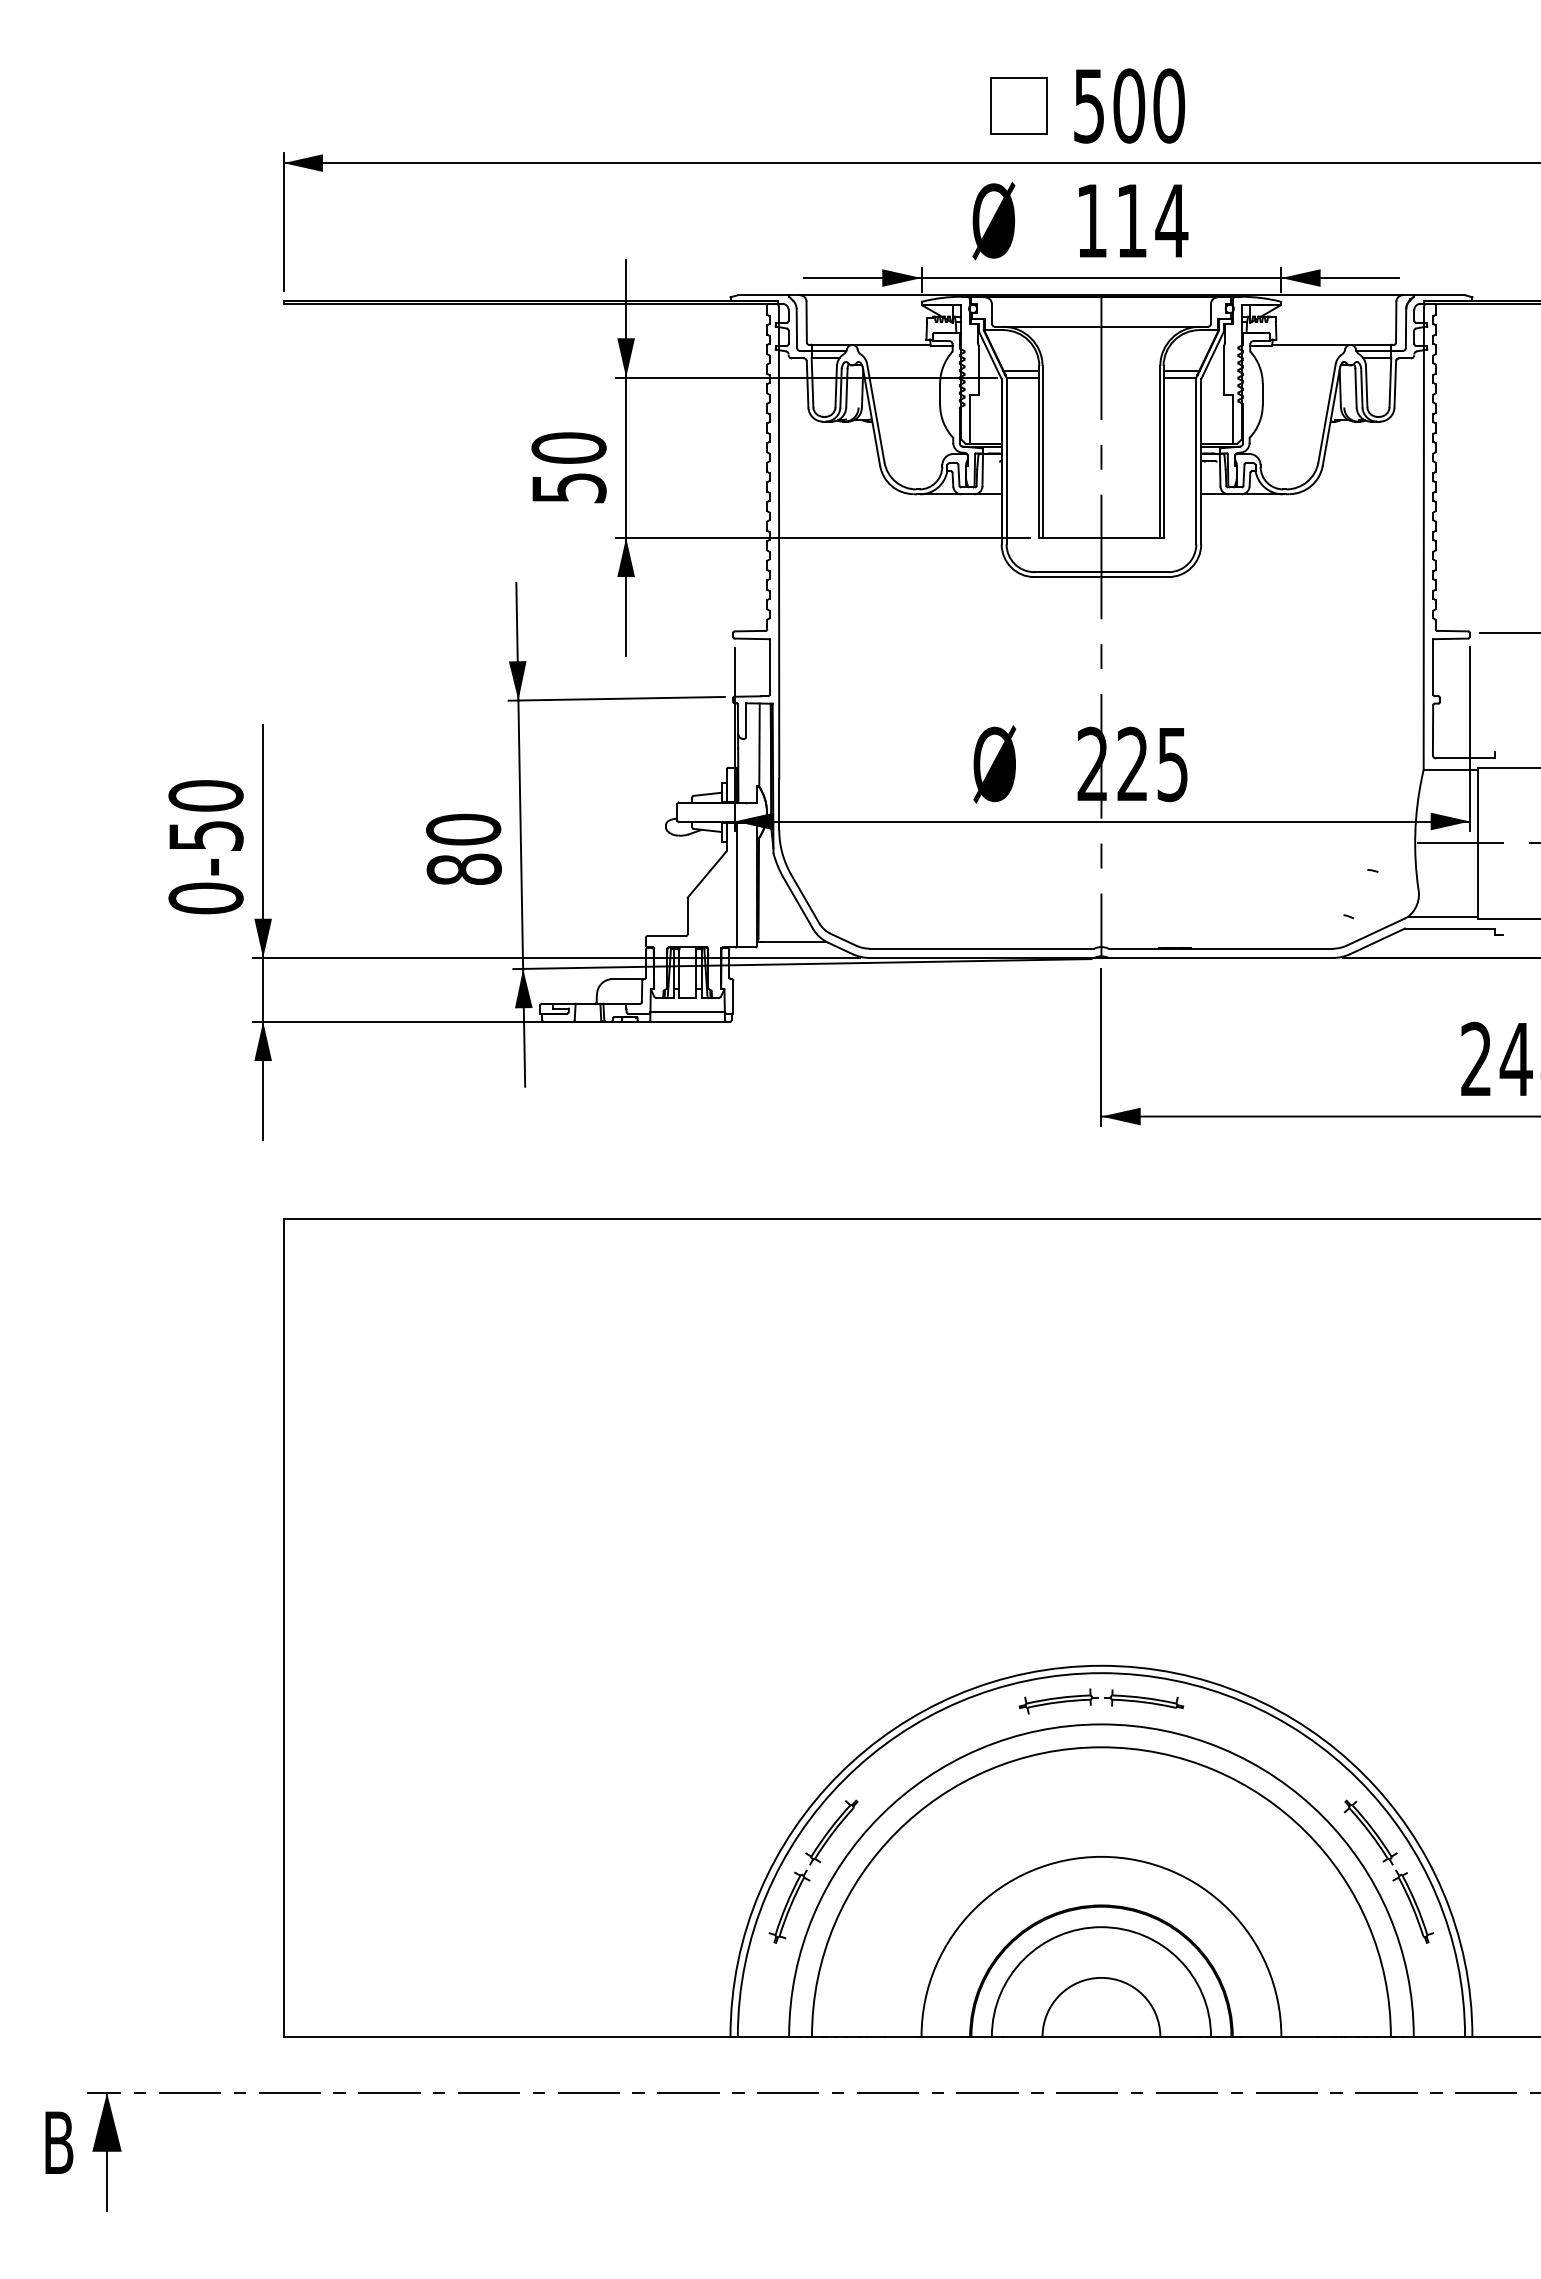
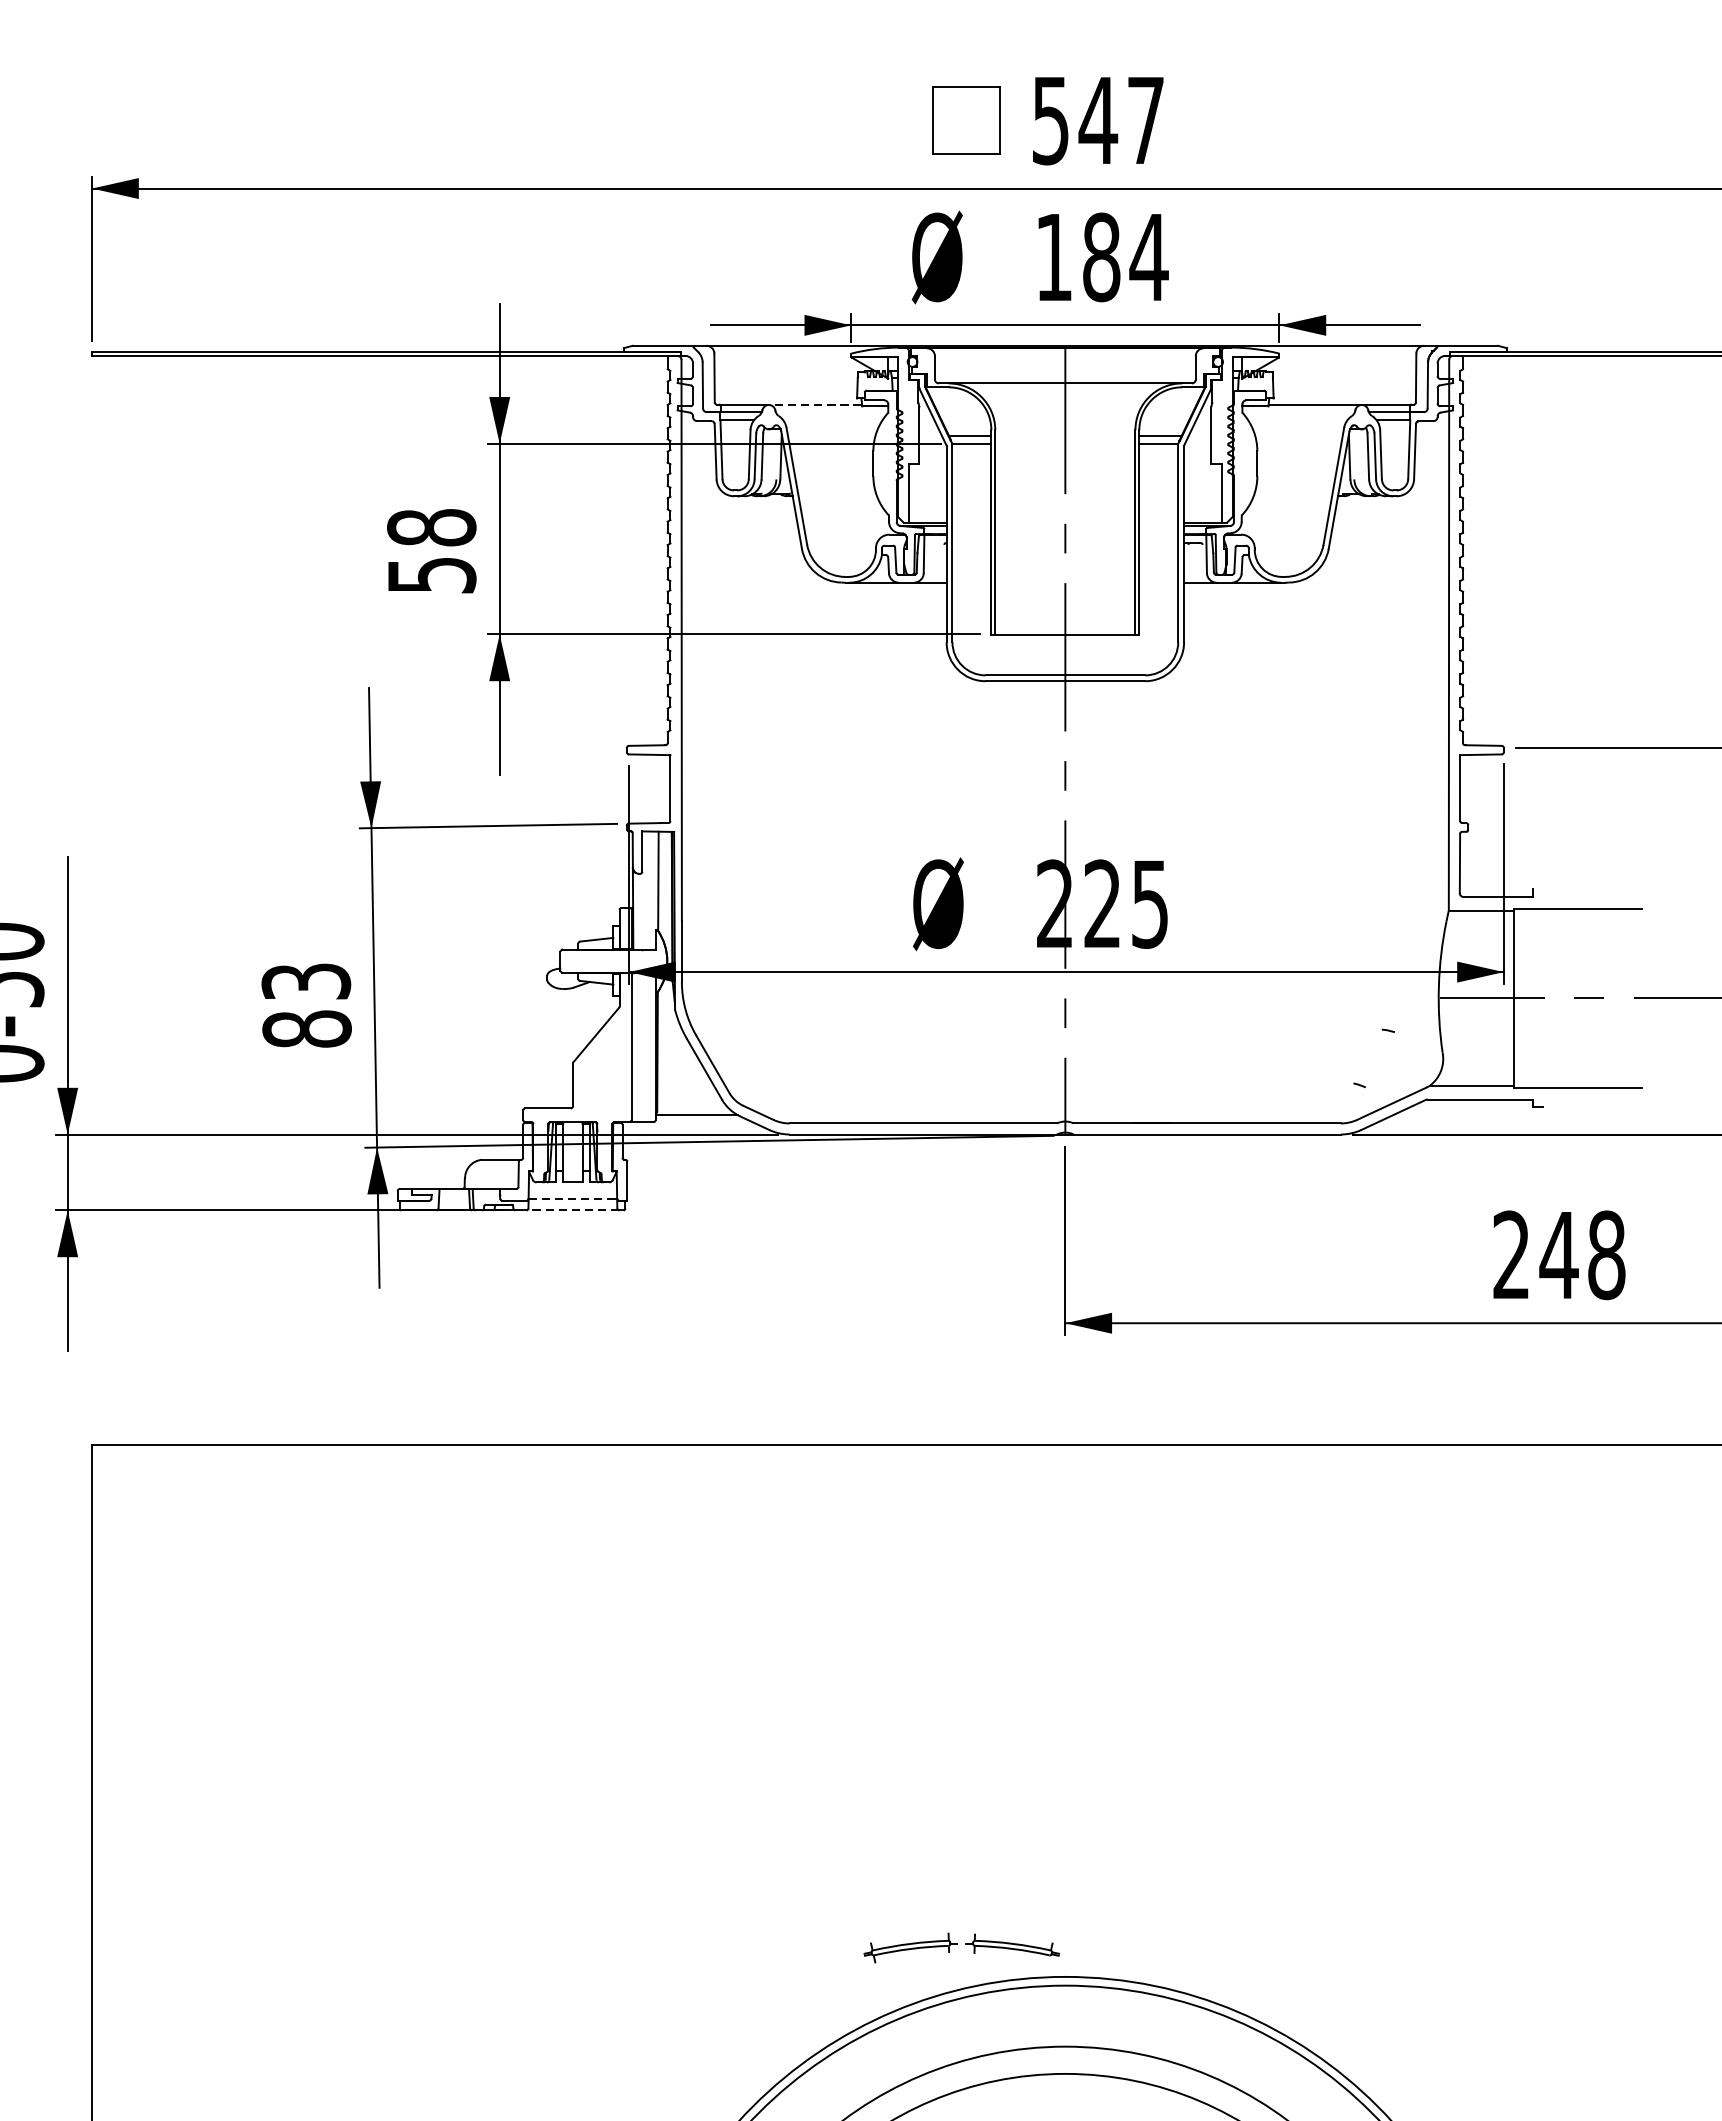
text: (1148, 105) -> (1121, 119), 500 -> 547
text: (1131, 220) -> (1101, 256), 114 -> 184
line: (891, 344) -> (815, 404), solid -> dashed
text: (568, 447) -> (431, 527), 50 -> 58
text: (463, 829) -> (306, 981), 80 -> 83
line: (688, 1011) -> (573, 1198), solid -> dashed
line: (687, 1021) -> (572, 1210), solid -> dashed
part: (1101, 1701) -> (961, 1947), moved

